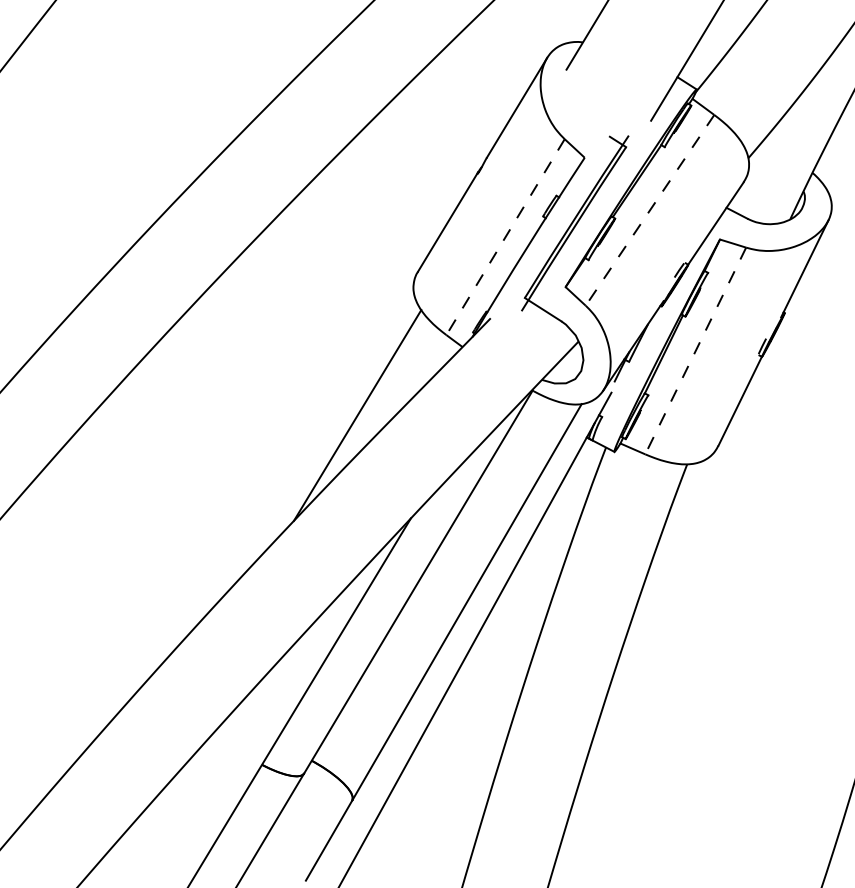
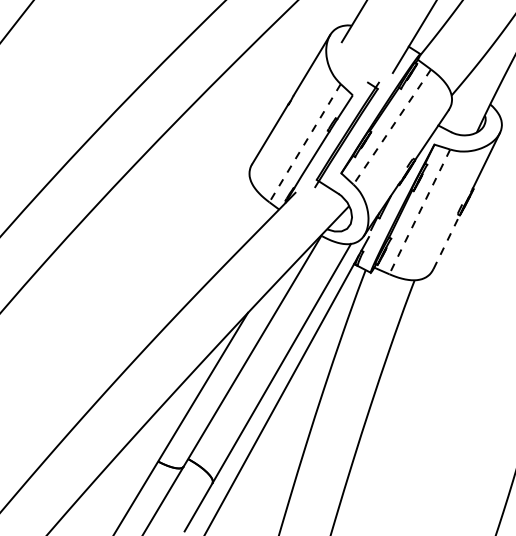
line: (739, 401) -> (446, 242), solid -> dashed
line: (357, 414) -> (215, 250), removed

